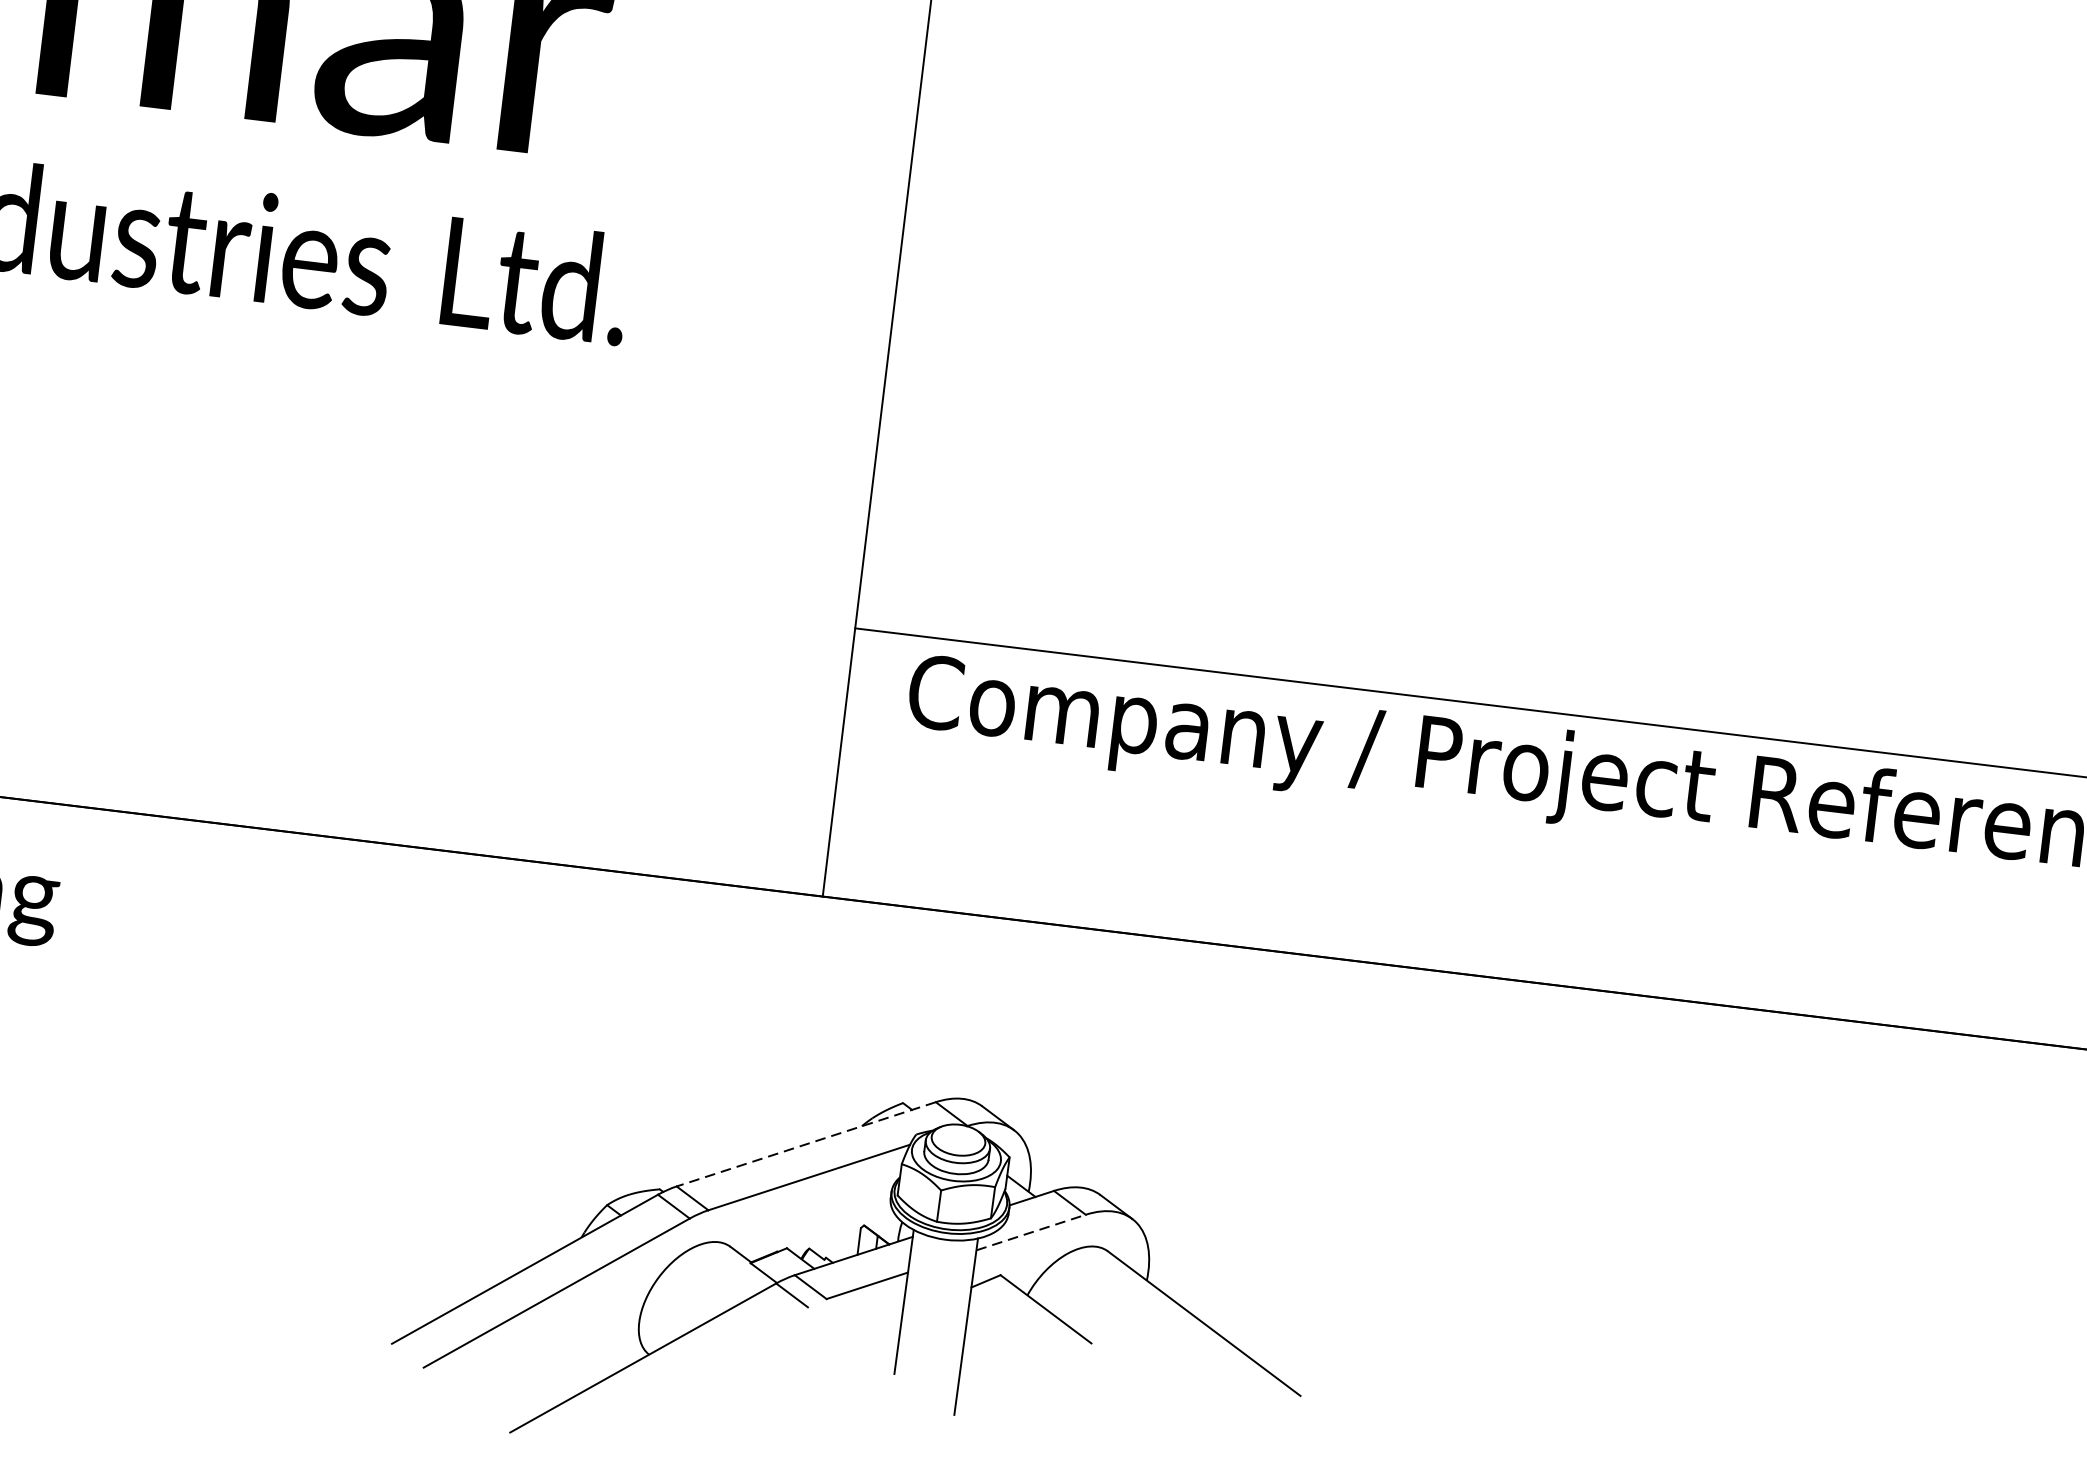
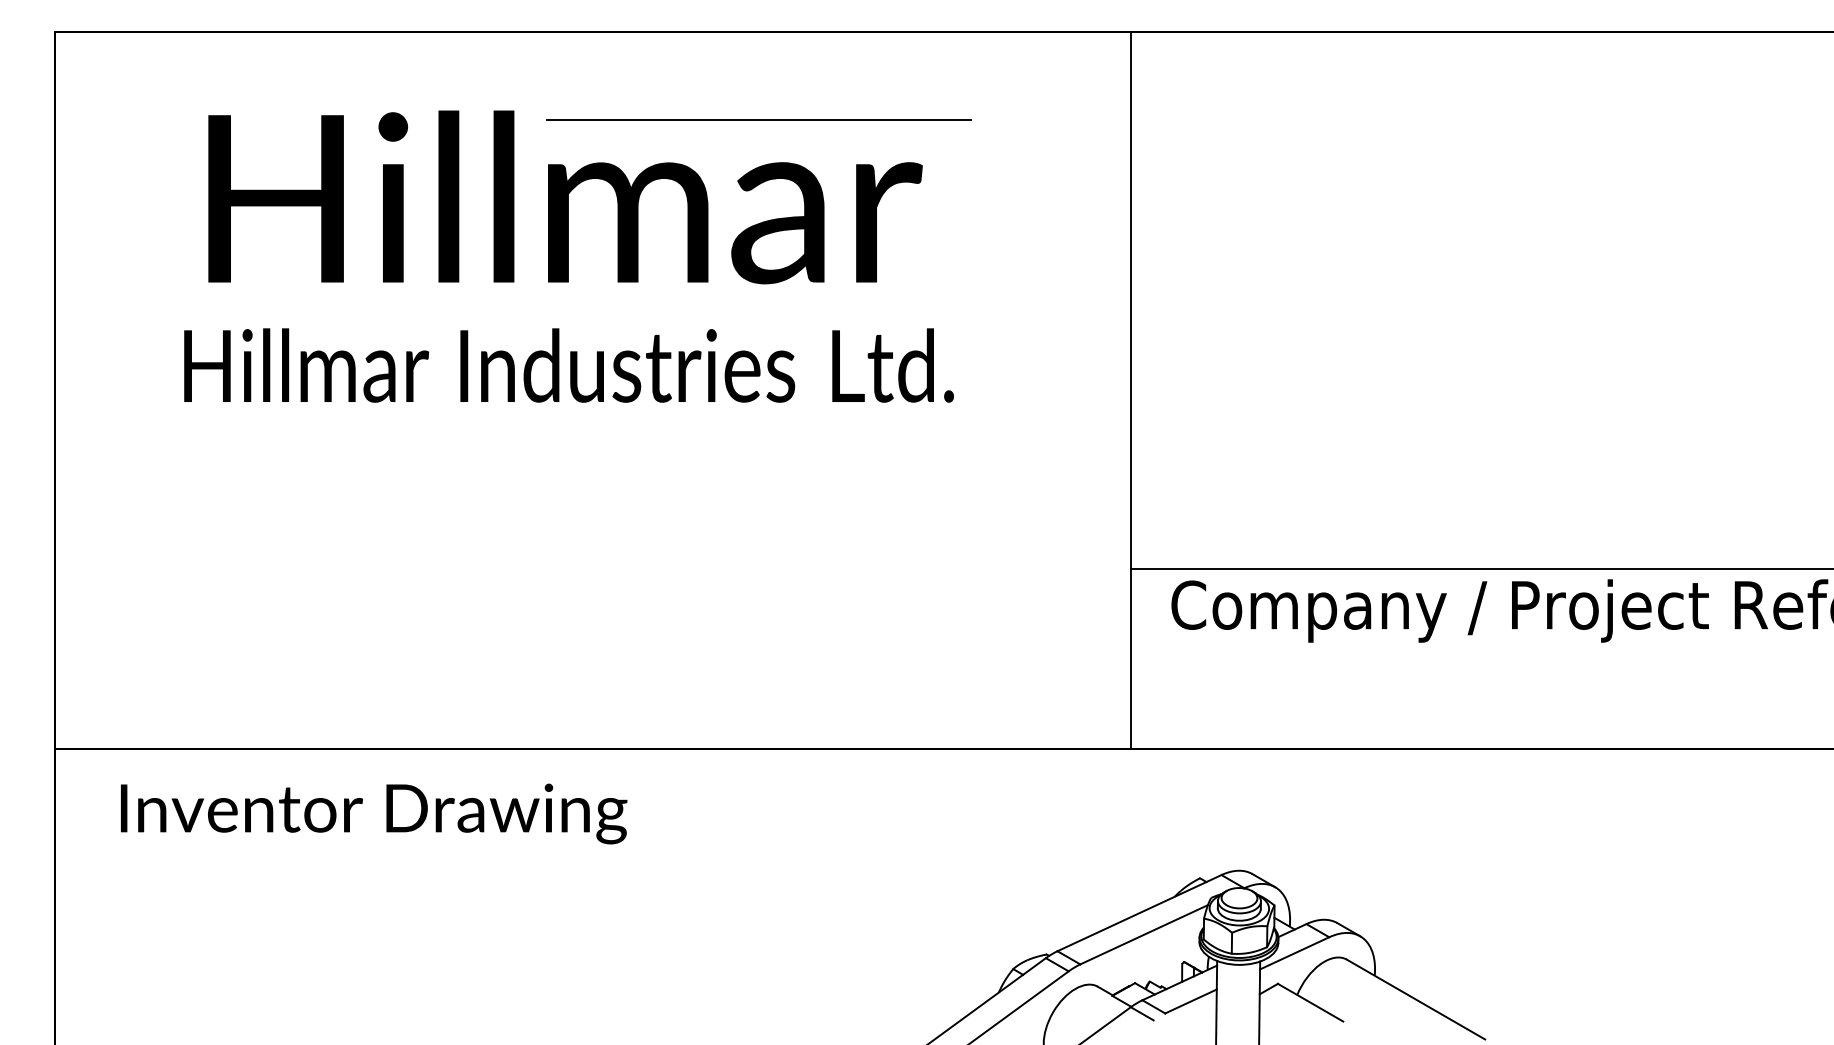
line: (806, 1144) -> (1139, 913), dashed -> solid
line: (1032, 1232) -> (1295, 953), dashed -> solid

